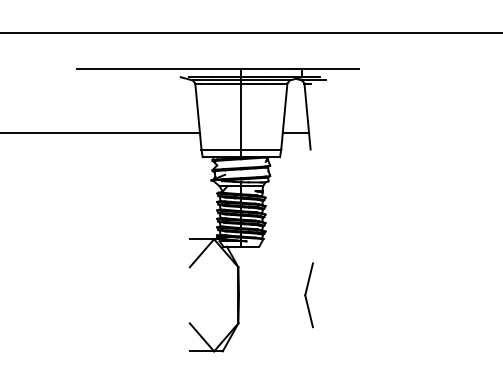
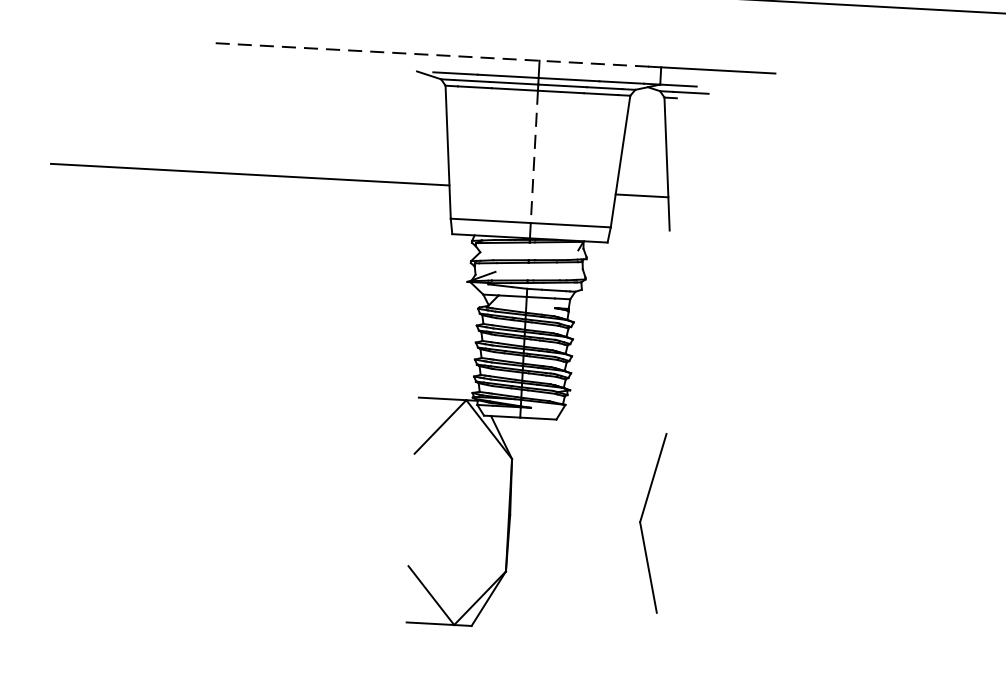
line: (186, 68) -> (429, 54), solid -> dashed
line: (241, 116) -> (534, 156), solid -> dashed
part: (308, 295) -> (649, 523), size x1.4

